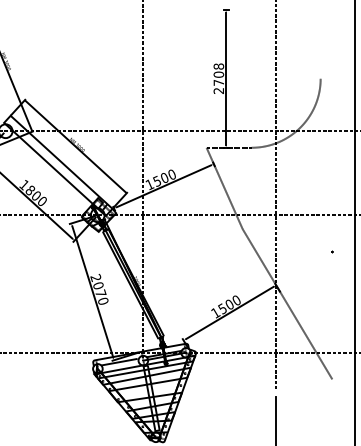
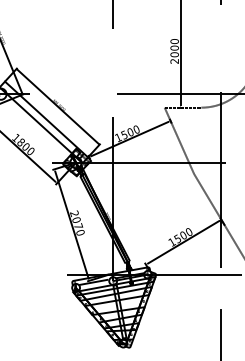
text: (218, 74) -> (174, 47), 2708 -> 2000

